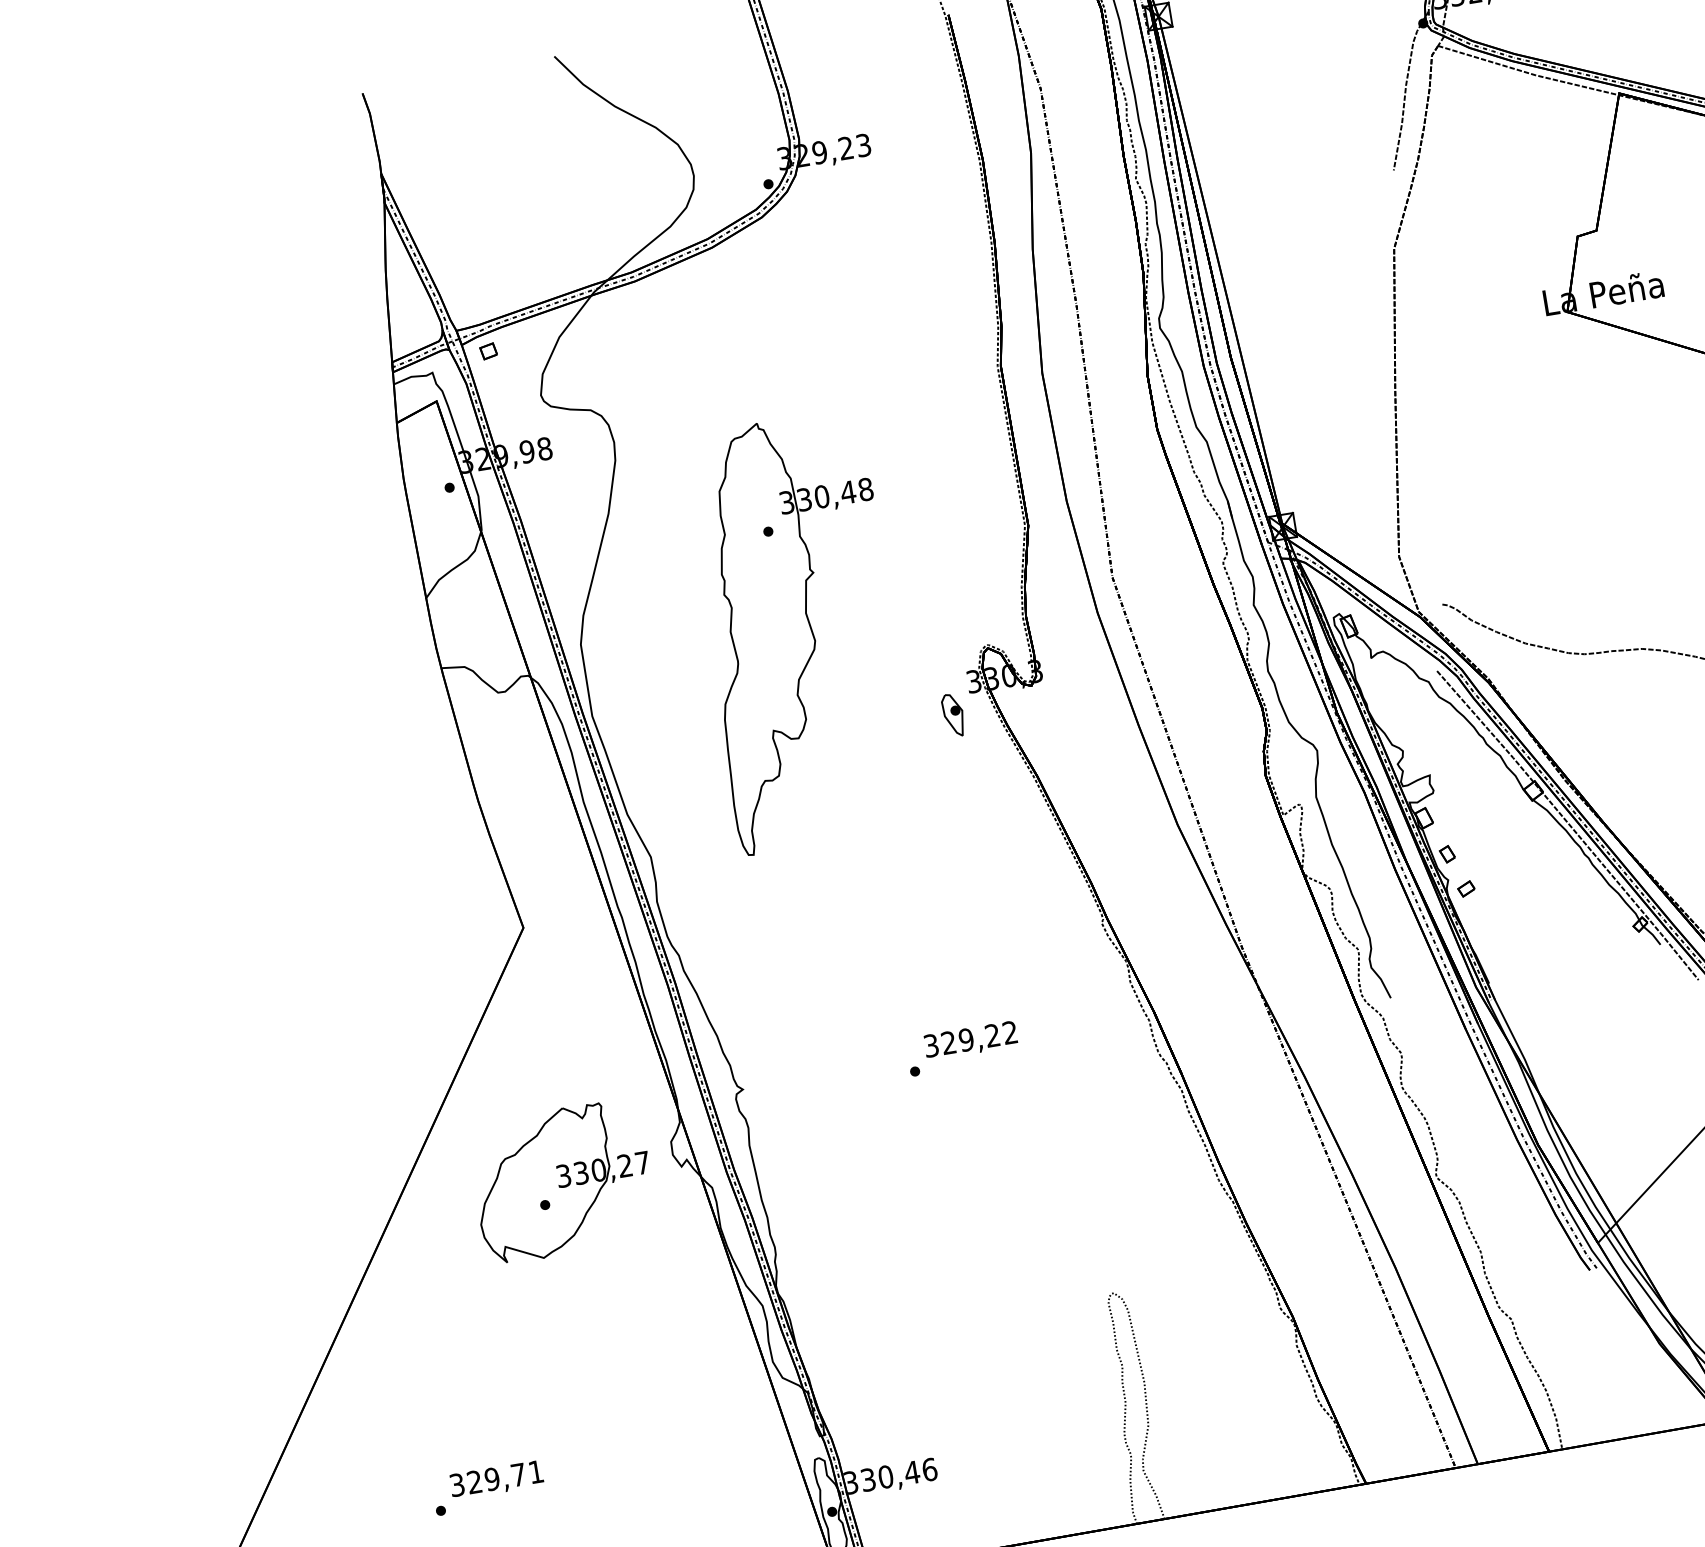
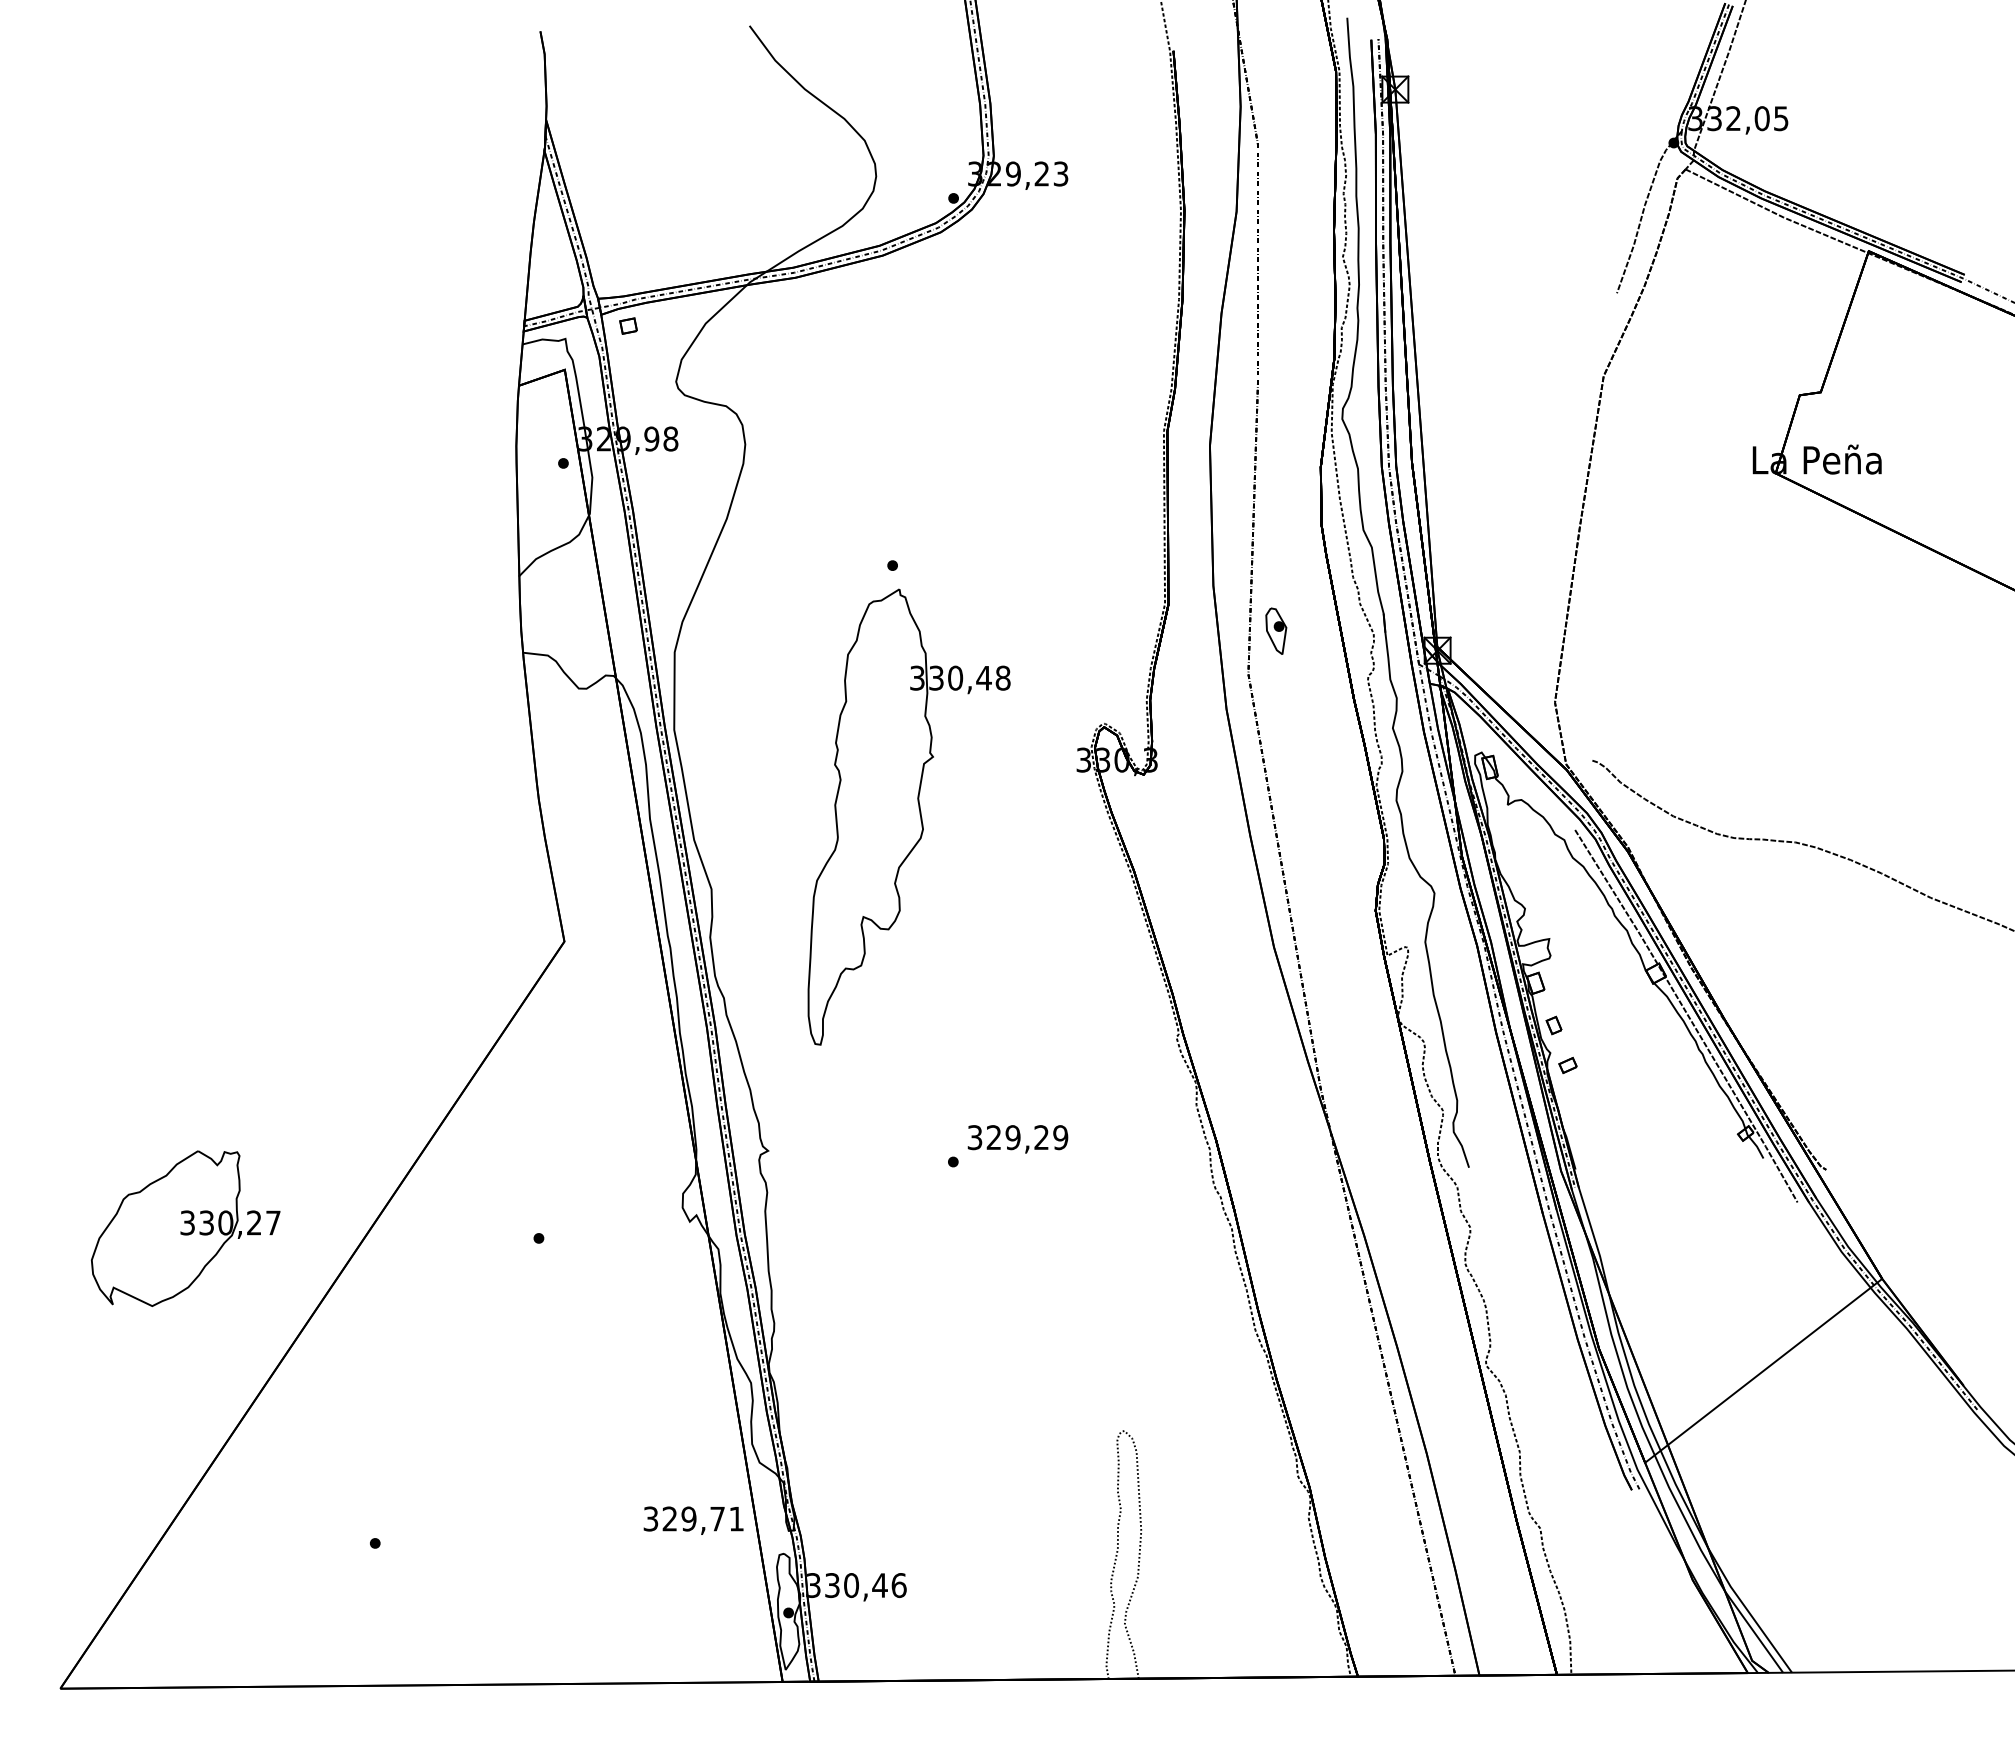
part: (799, 631) -> (908, 816), moved
part: (953, 714) -> (1276, 630), moved
text: (1010, 1032) -> (1060, 1137), 329,22 -> 329,29
part: (562, 1181) -> (185, 1228), moved
text: (496, 1479) -> (693, 1520), moved

